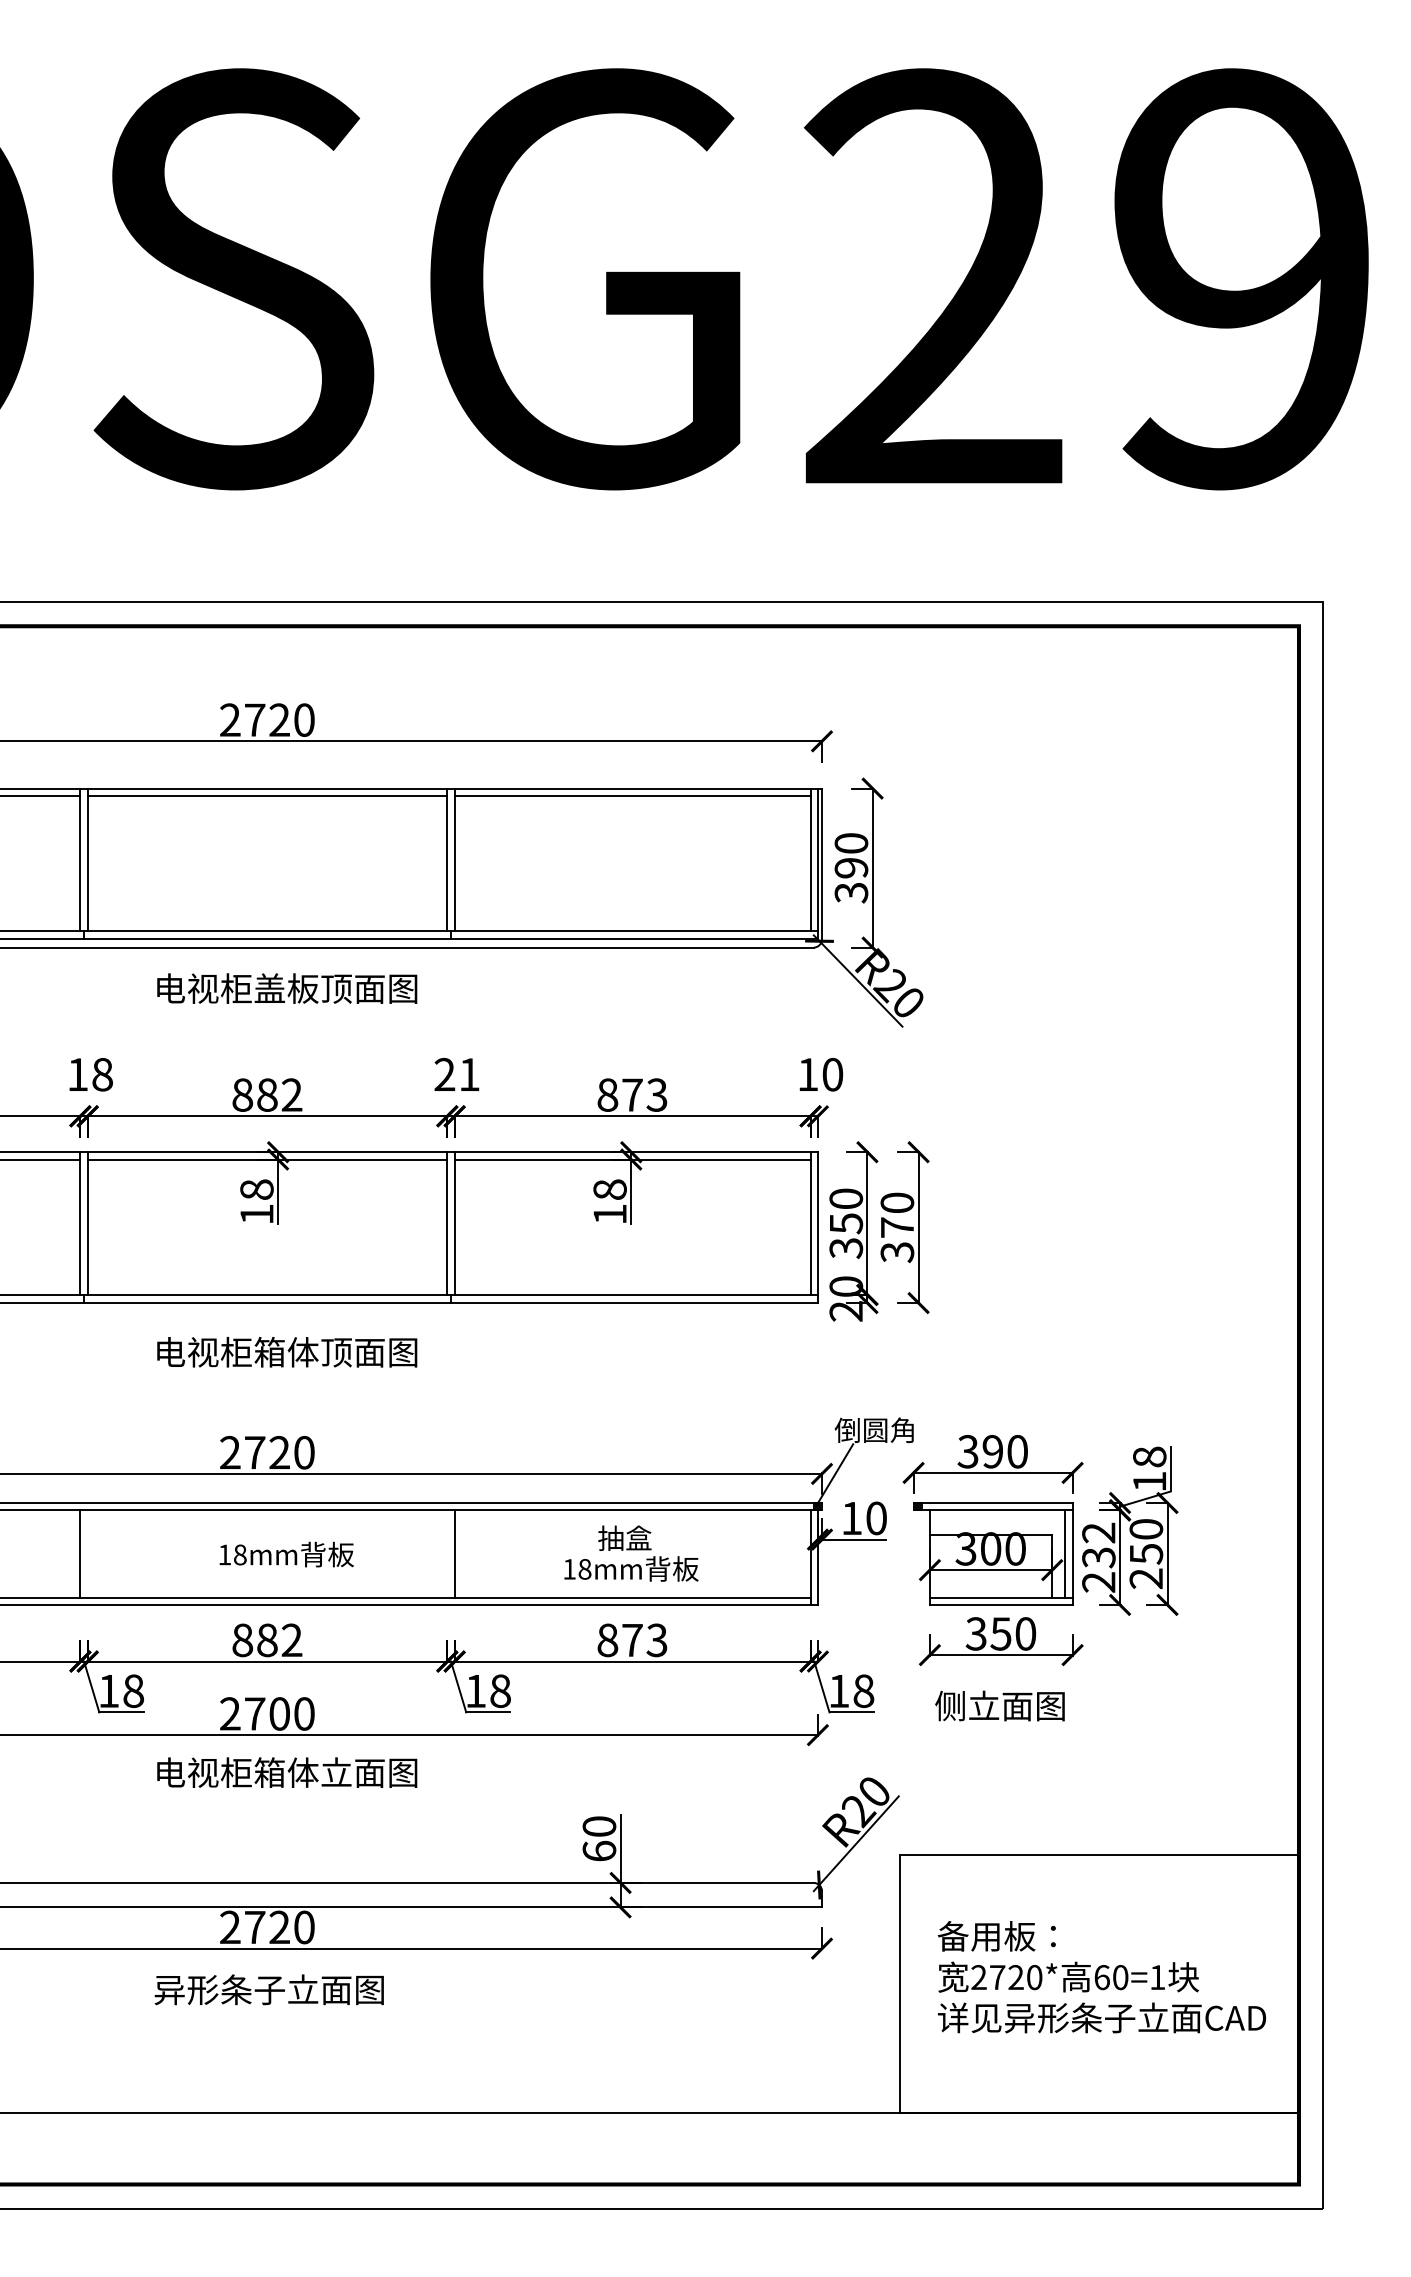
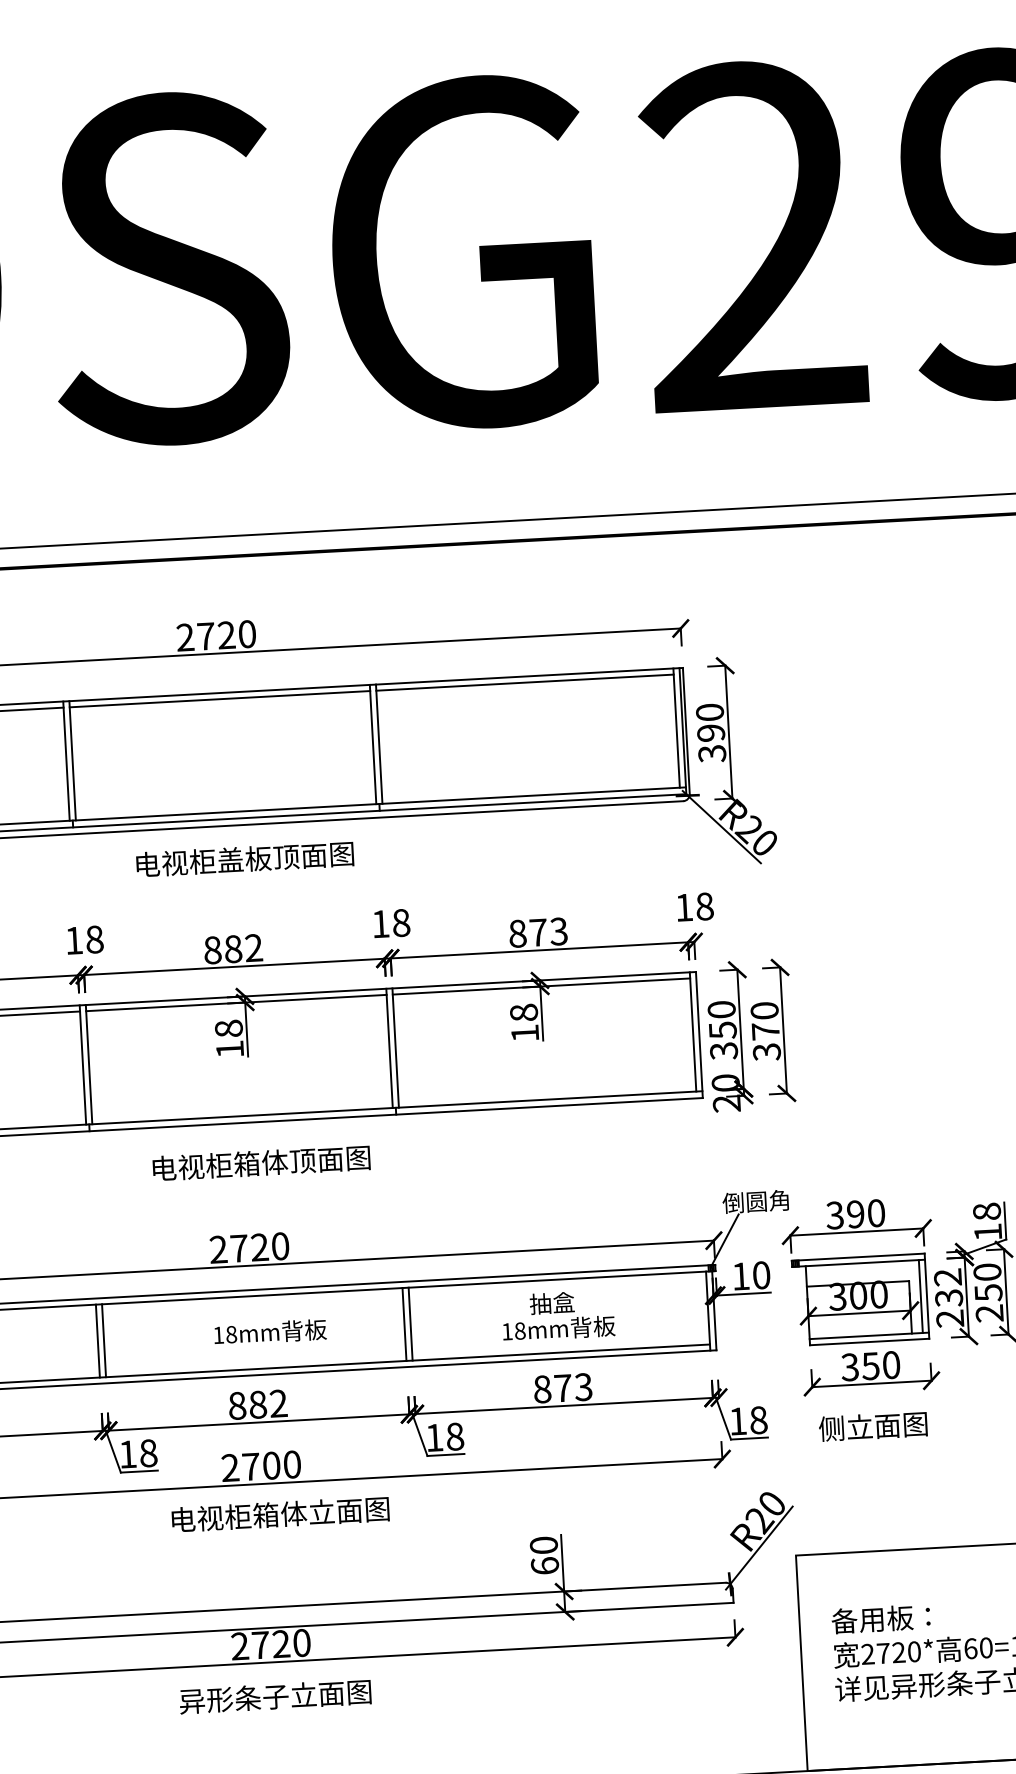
text: (456, 1074) -> (390, 923), 21 -> 18
text: (832, 1074) -> (704, 906), 10 -> 18
line: (87, 1553) -> (103, 1340), added
line: (447, 1553) -> (404, 1324), added

